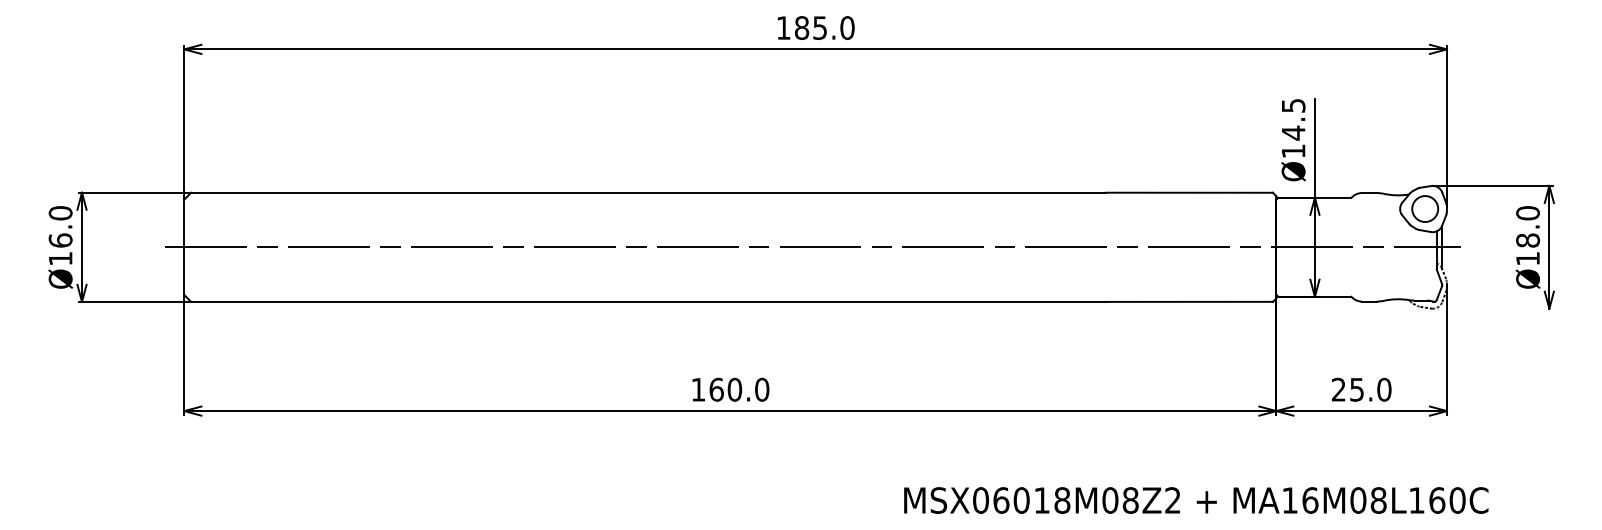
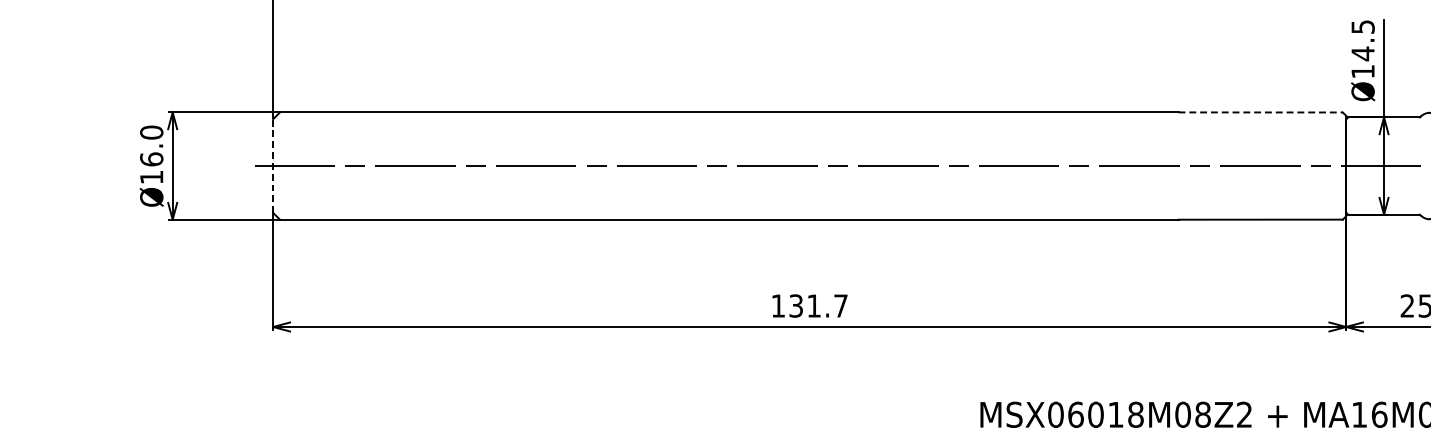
line: (1189, 192) -> (1260, 112), solid -> dashed
line: (184, 247) -> (273, 166), solid -> dashed
text: (739, 389) -> (818, 305), 160.0 -> 131.7

